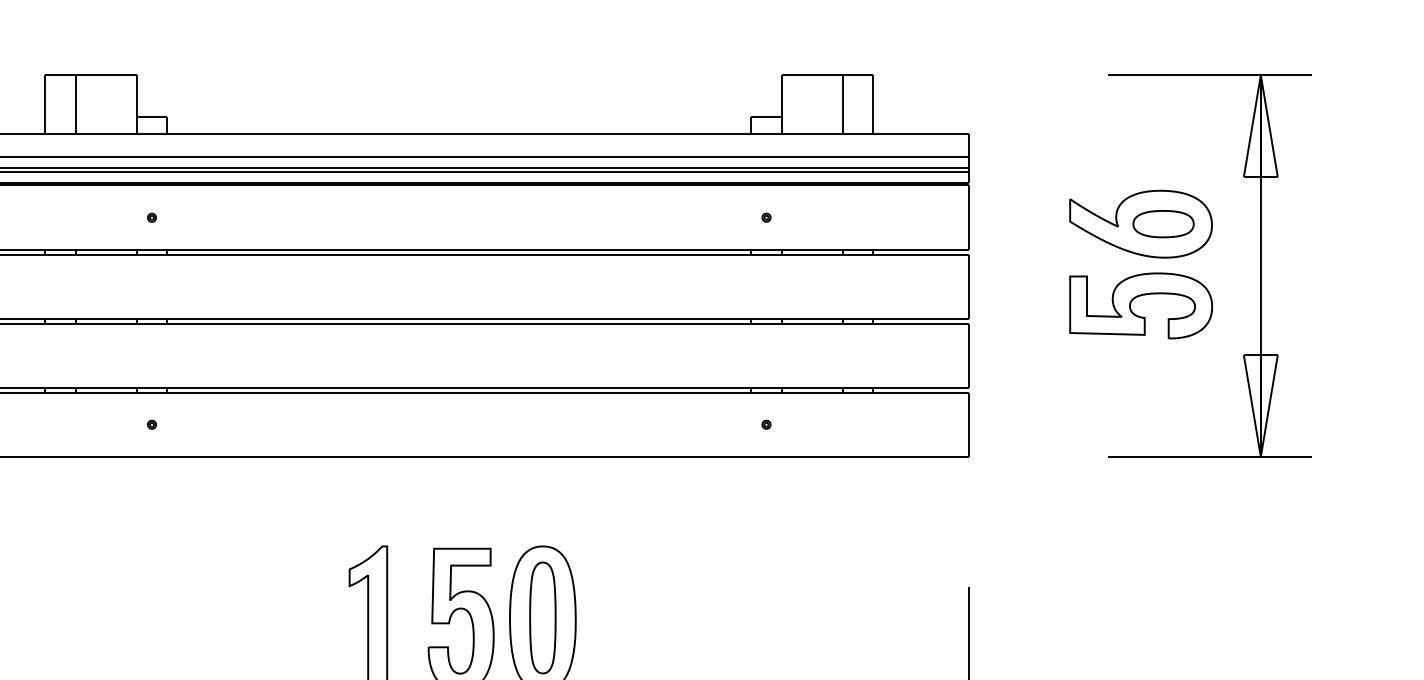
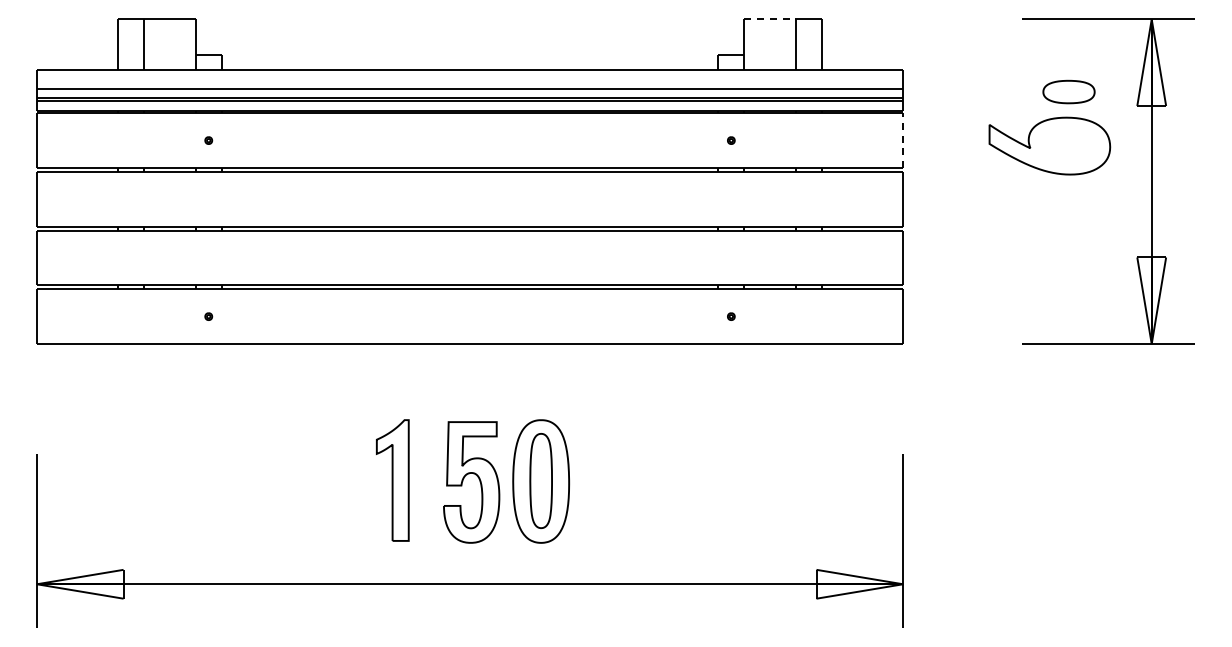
line: (812, 75) -> (770, 19), solid -> dashed
line: (968, 217) -> (903, 140), solid -> dashed
part: (1162, 223) -> (1068, 91), moved
part: (1135, 298) -> (1045, 209), removed

